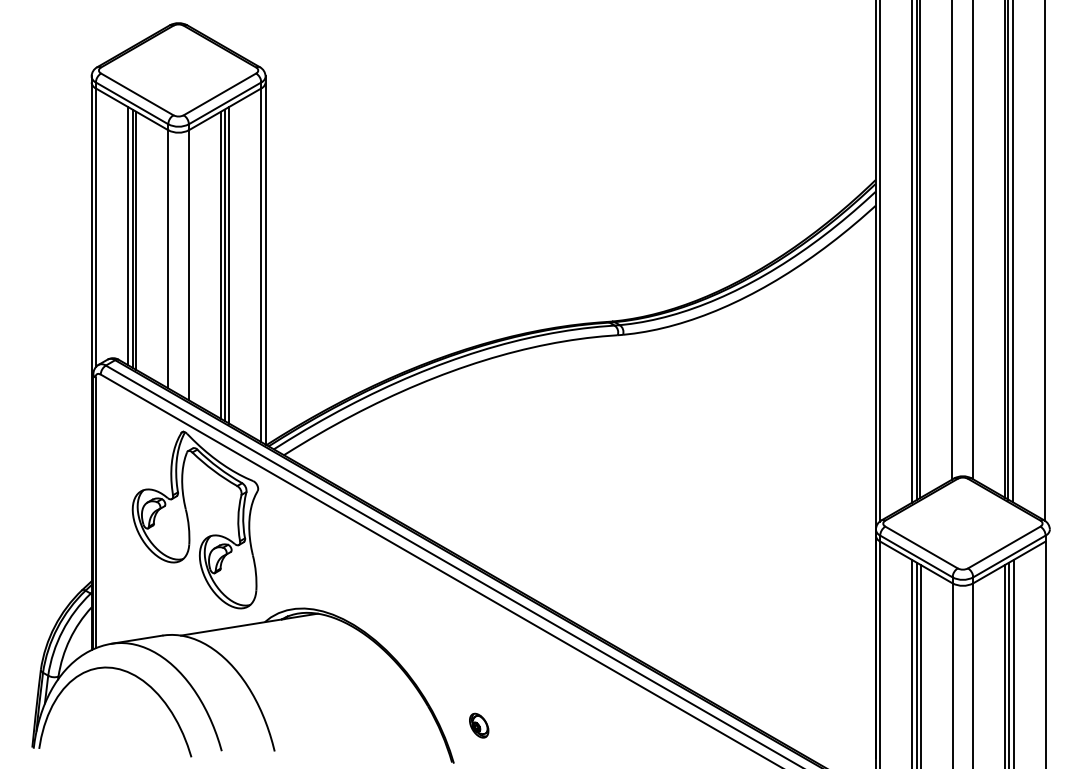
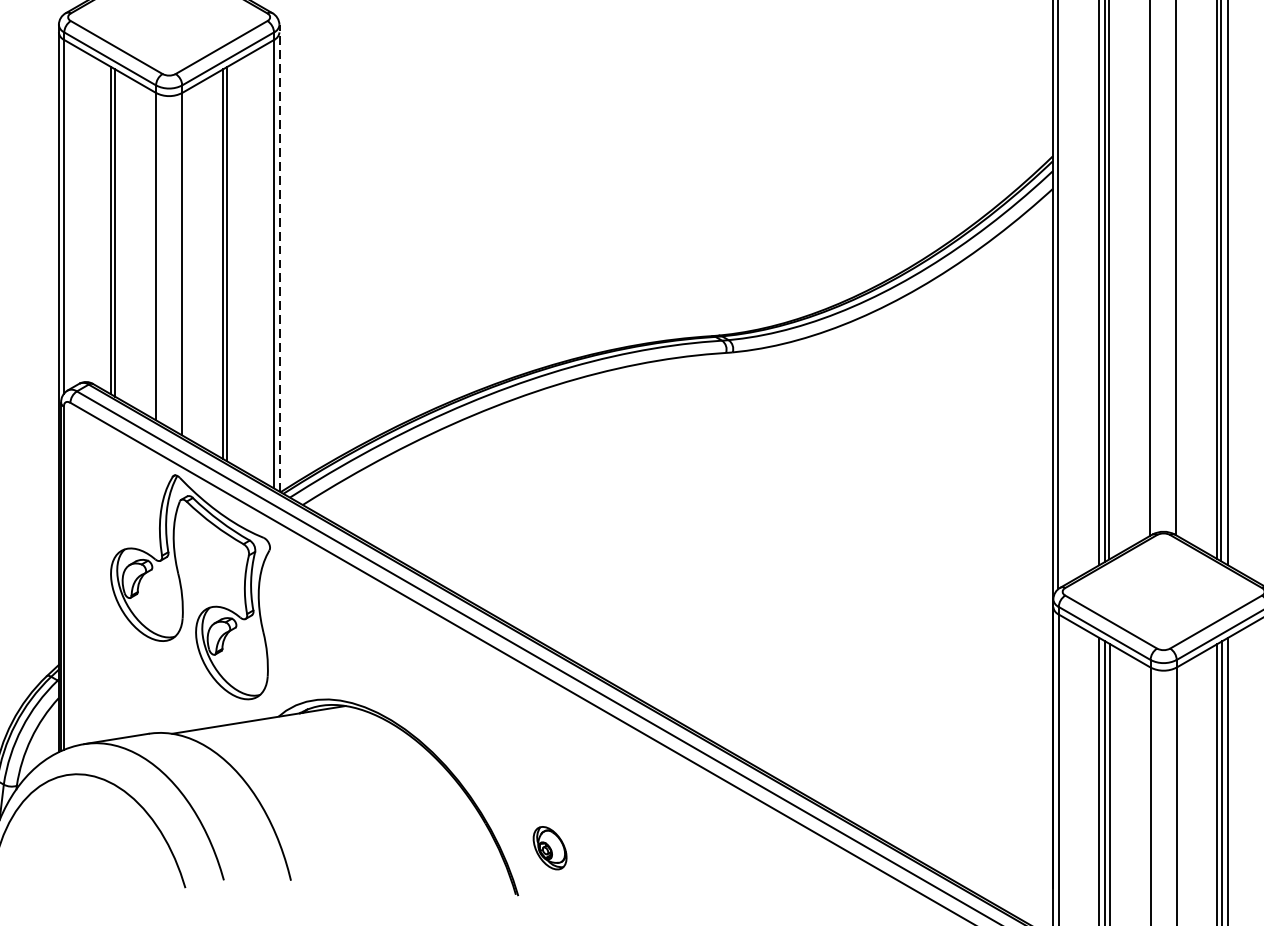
line: (127, 235) -> (104, 226), removed
line: (265, 260) -> (279, 258), solid -> dashed
line: (229, 264) -> (233, 263), removed
part: (479, 725) -> (550, 847), size x1.4

